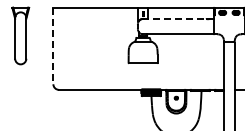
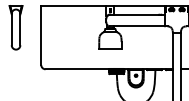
line: (174, 19) -> (134, 15), dashed -> solid
line: (53, 46) -> (41, 35), dashed -> solid

